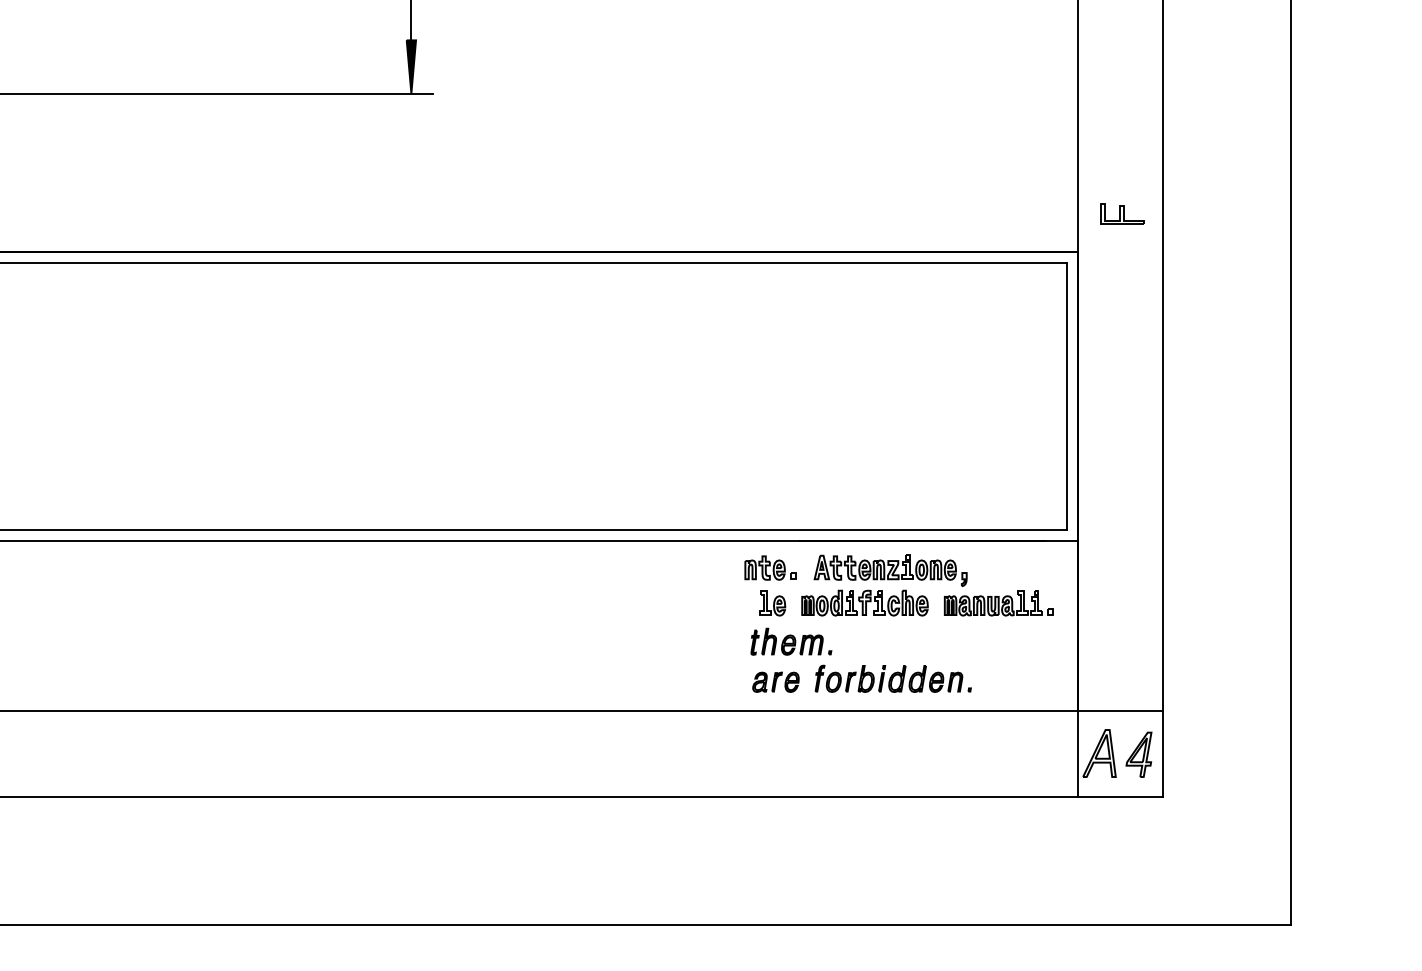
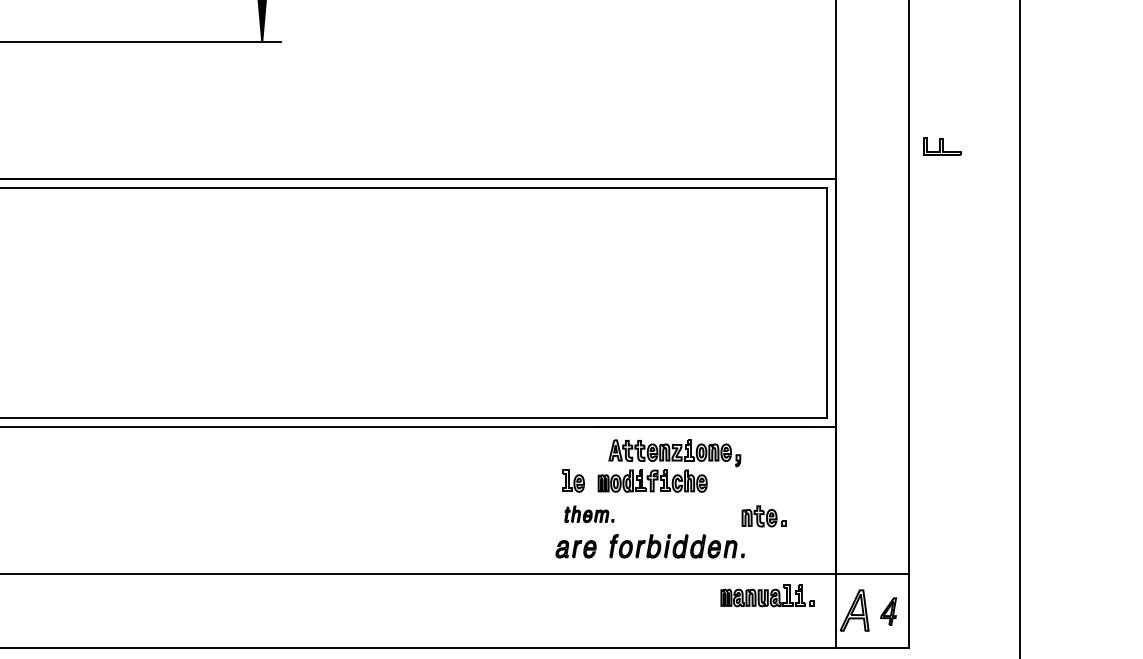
part: (1122, 213) -> (942, 145), moved
part: (770, 567) -> (764, 515), moved
part: (998, 603) -> (767, 595), moved
part: (791, 641) -> (589, 514), size x0.7
part: (1138, 754) -> (888, 611), size x0.7

